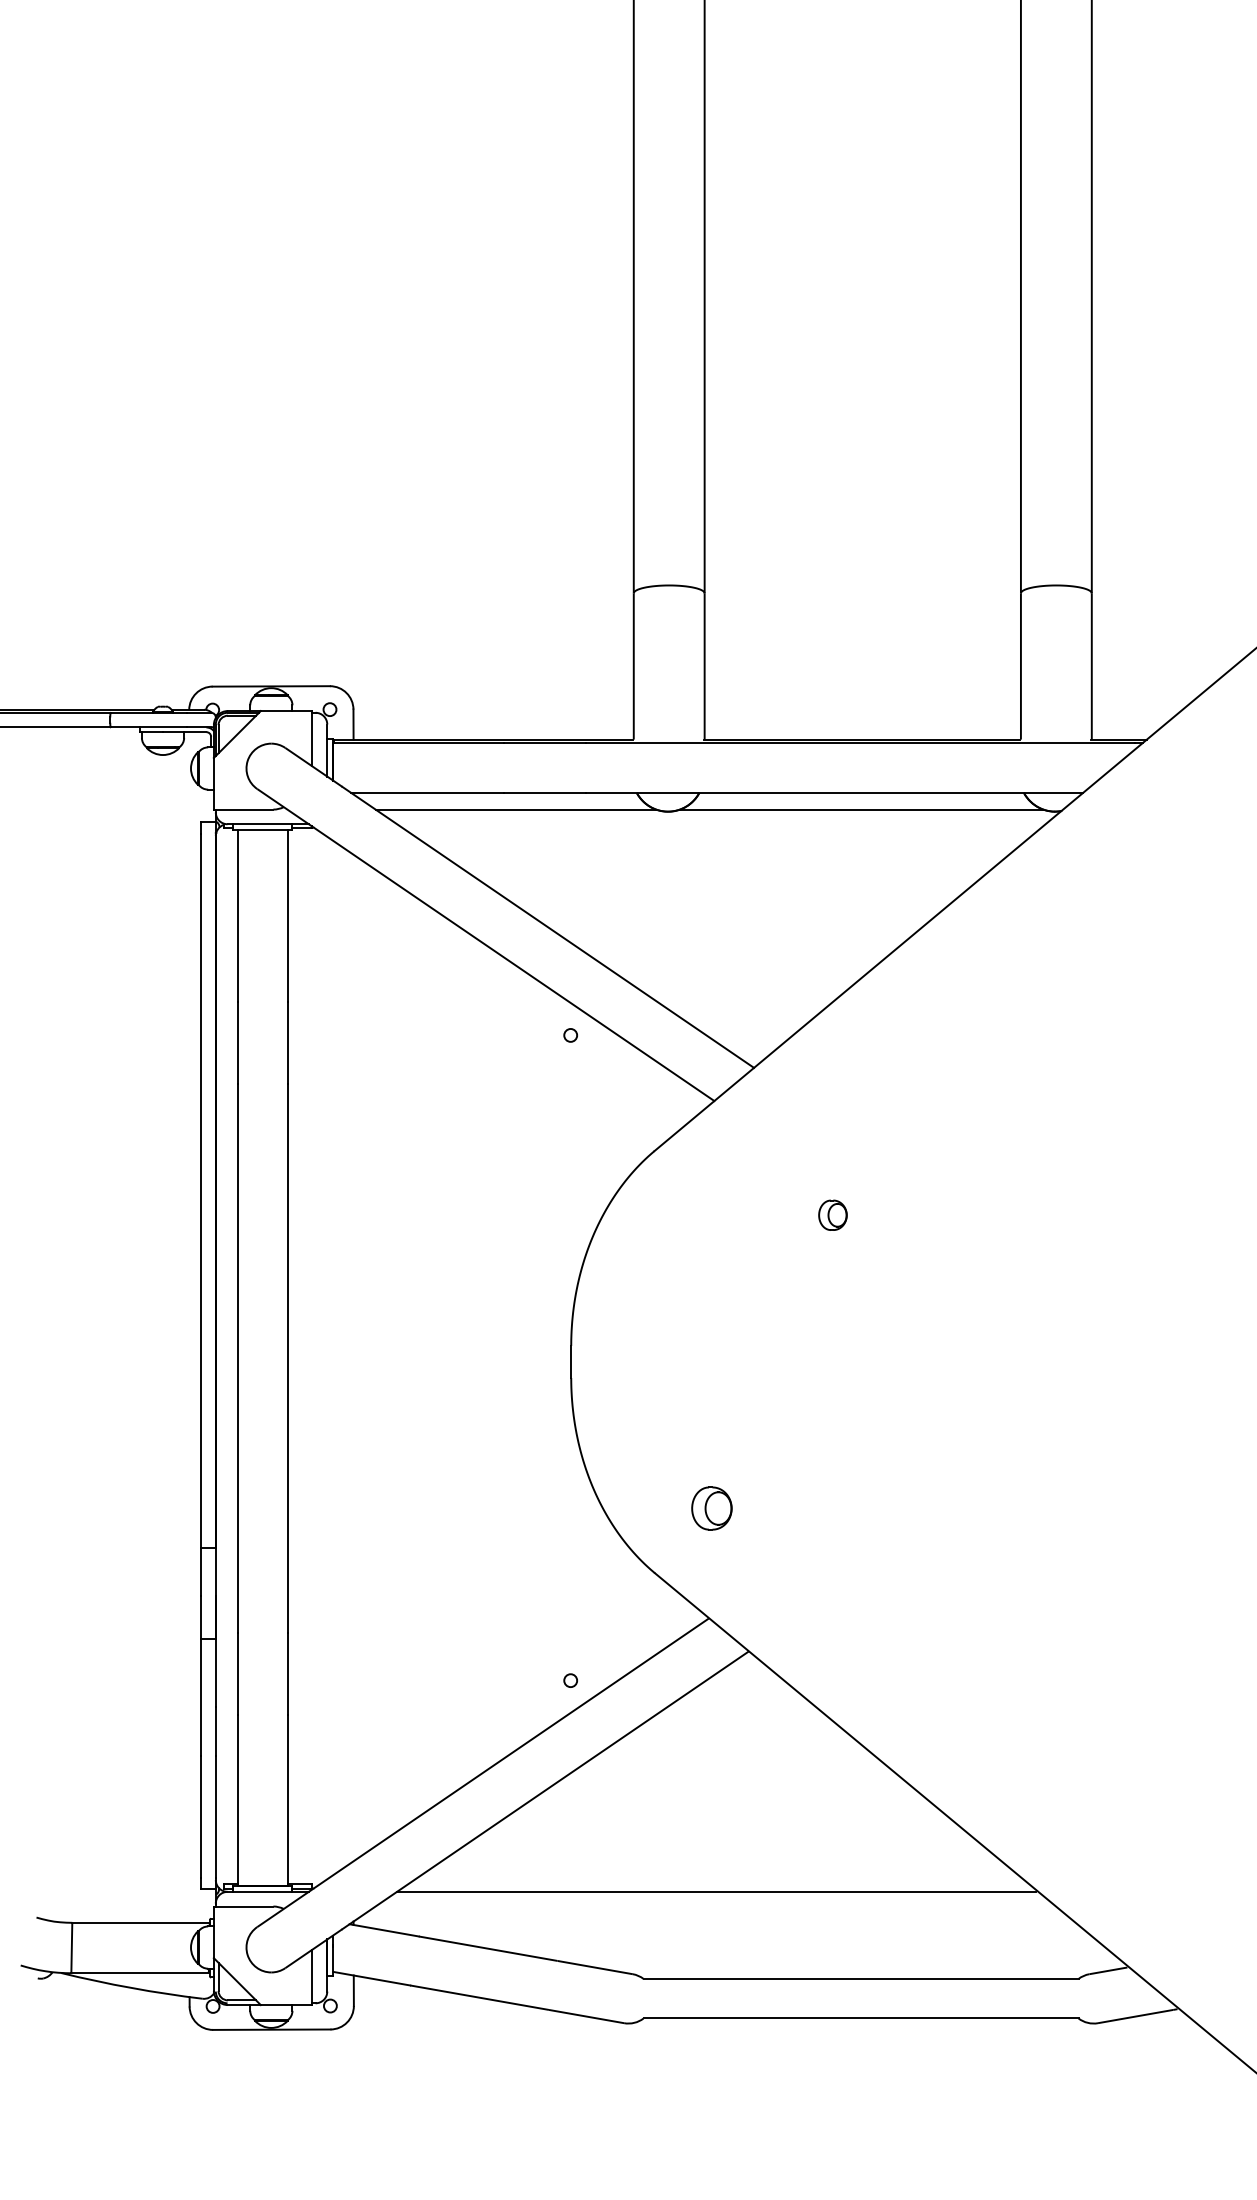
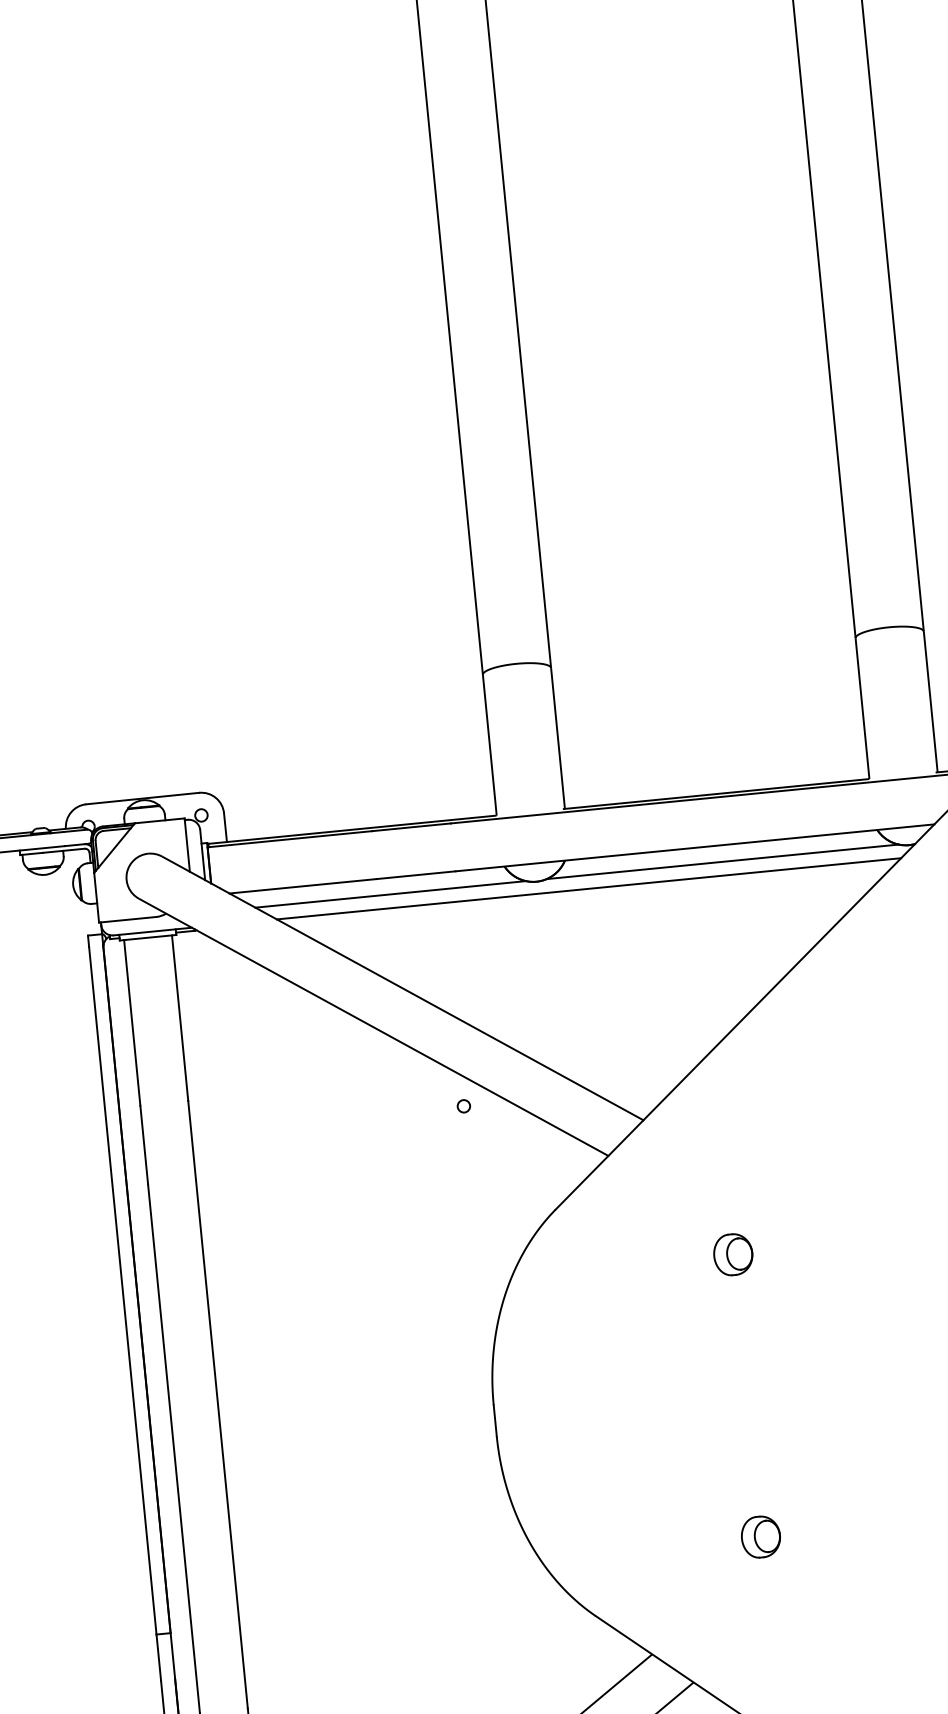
line: (721, 824) -> (589, 889), added
part: (832, 1215) -> (732, 1254), size x1.43
part: (711, 1508) -> (760, 1537), moved

